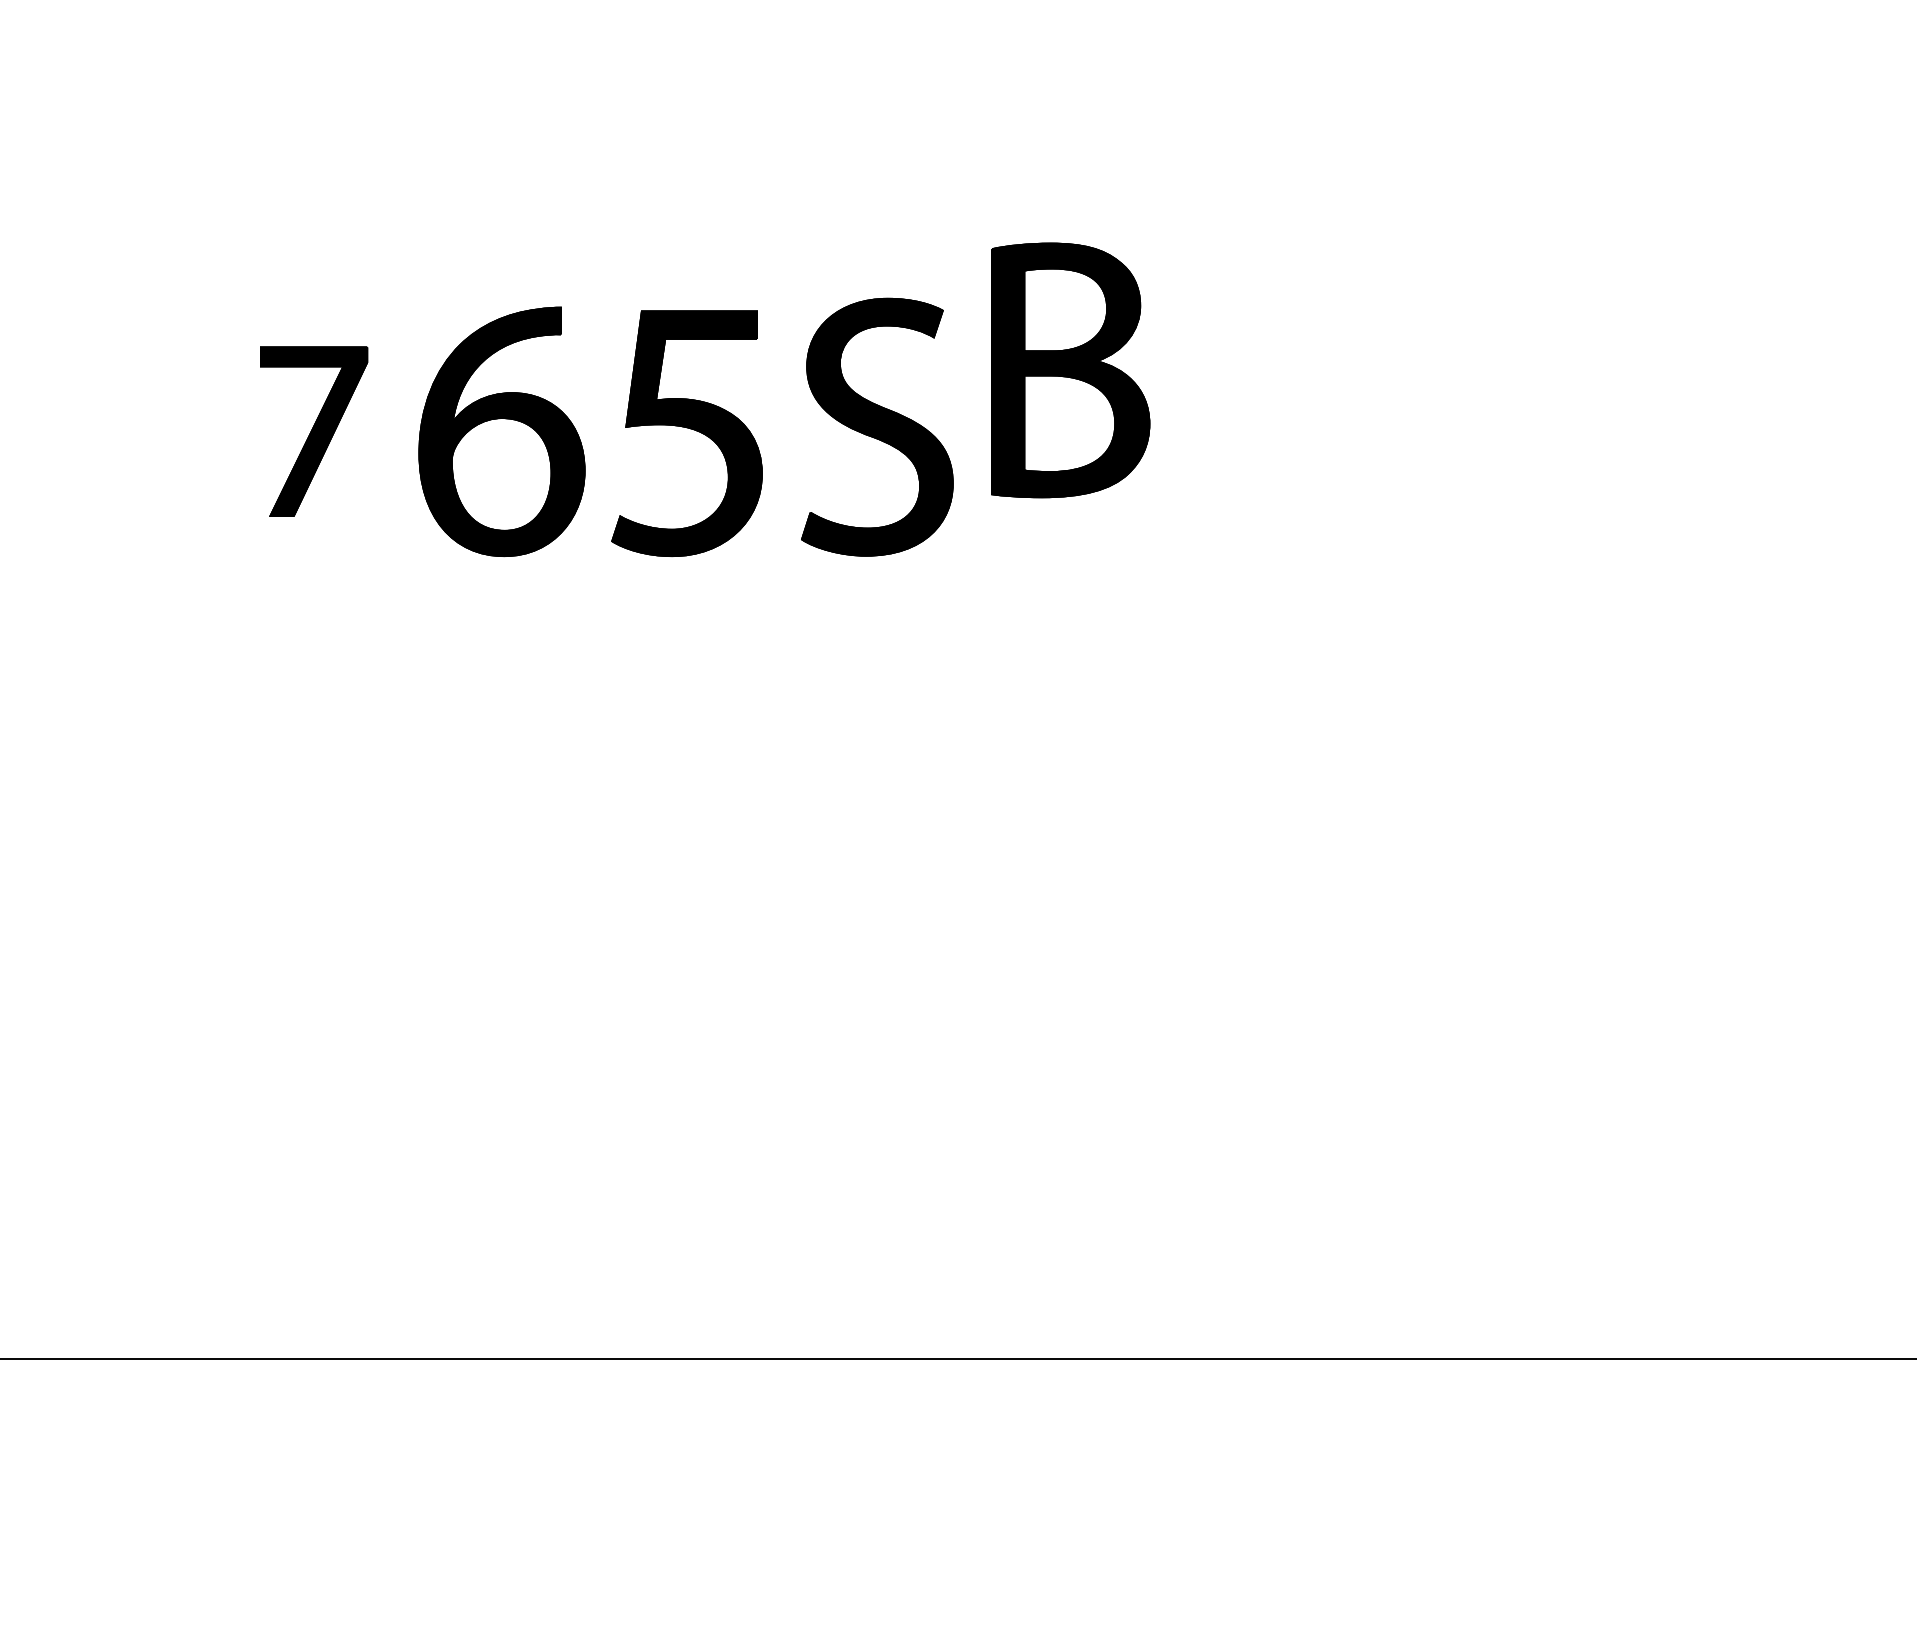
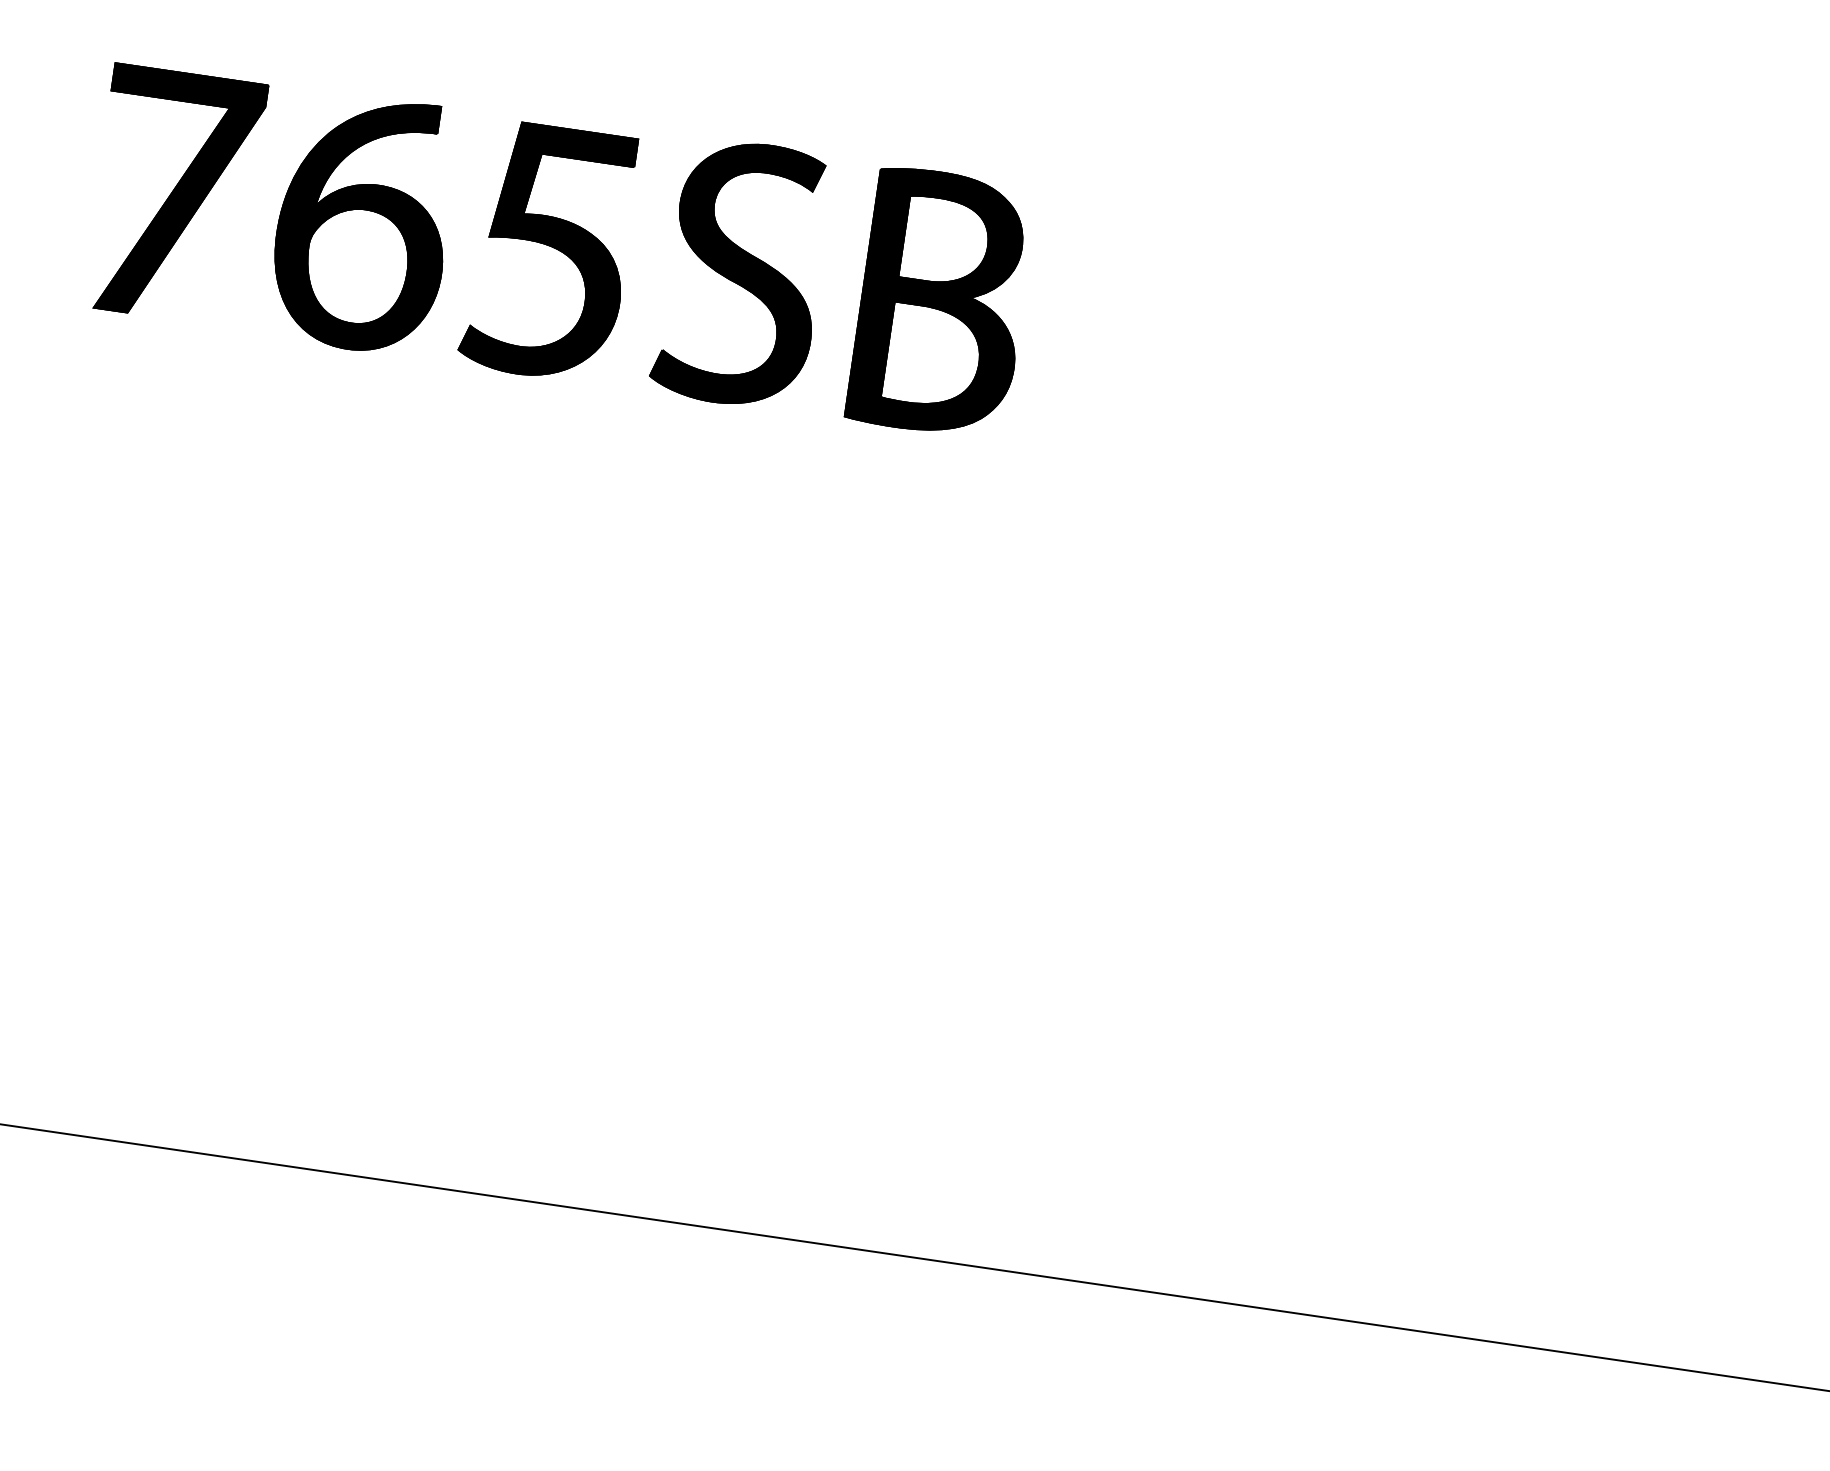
part: (1070, 370) -> (941, 303), moved
part: (313, 431) -> (173, 195), size x1.43

